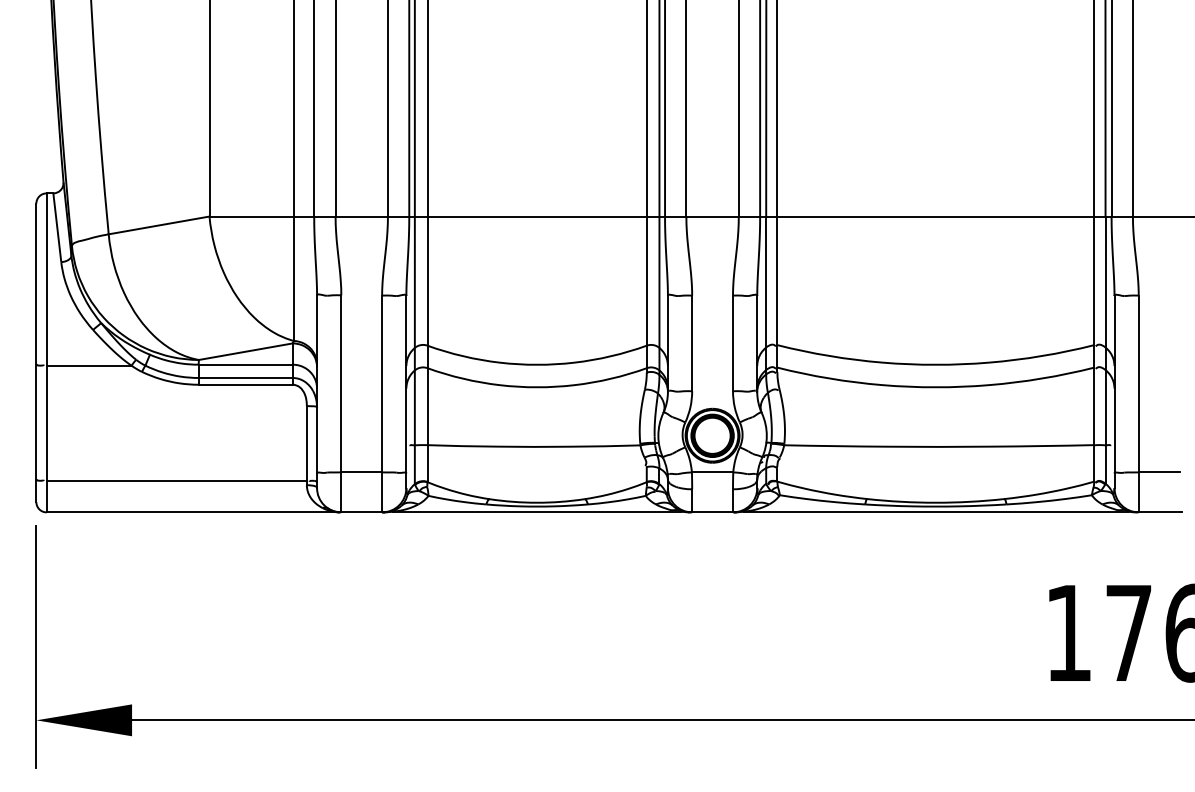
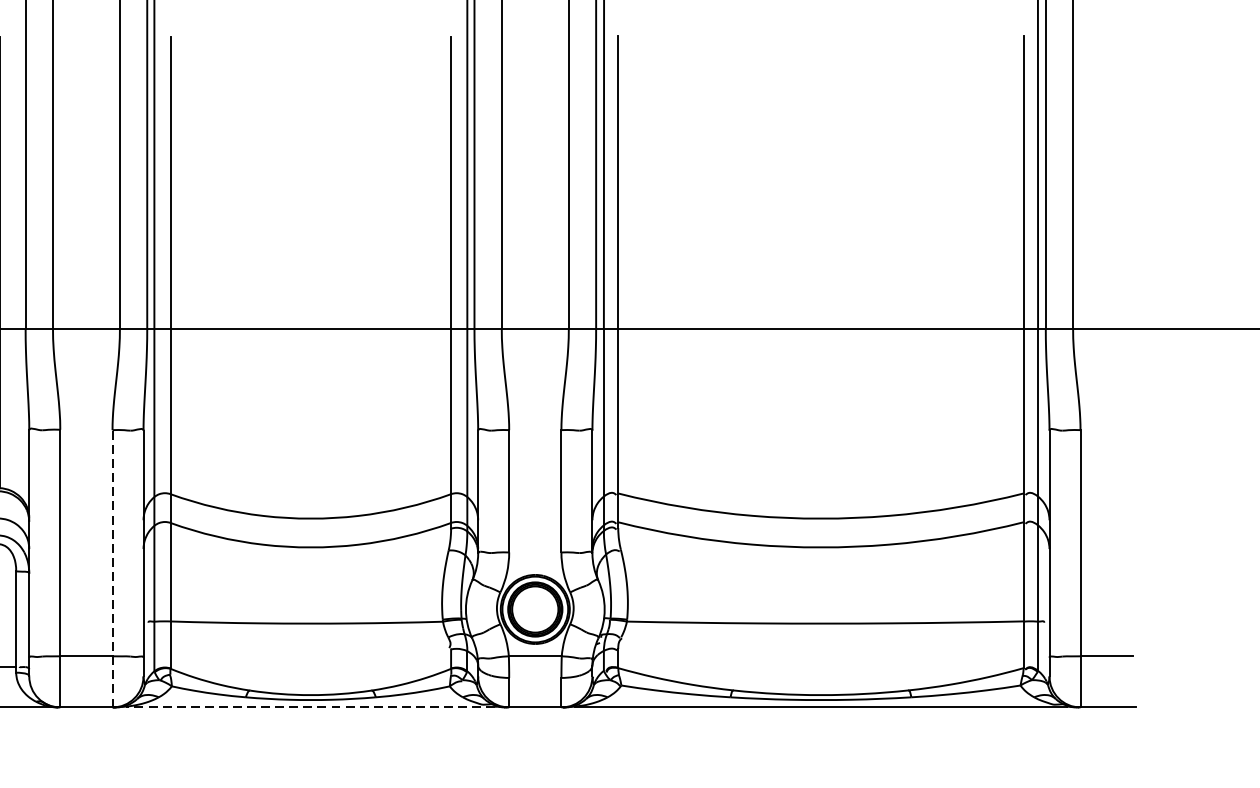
line: (382, 403) -> (112, 568), solid -> dashed
line: (536, 511) -> (310, 706), solid -> dashed

